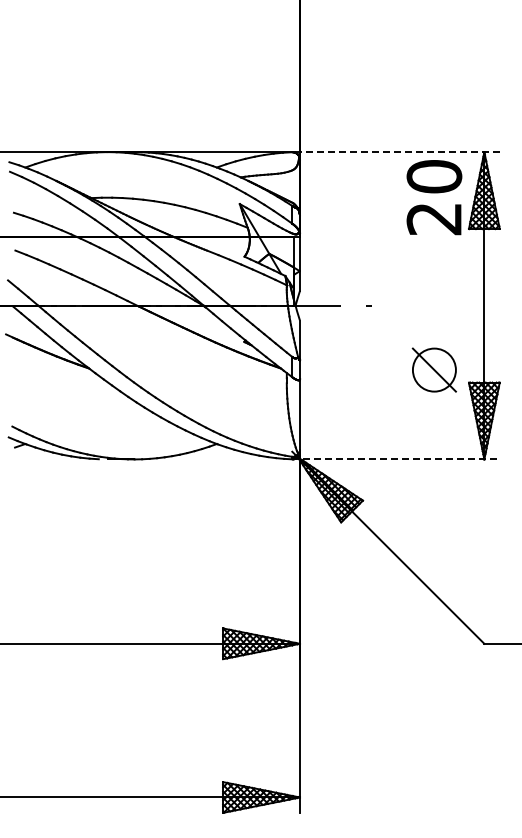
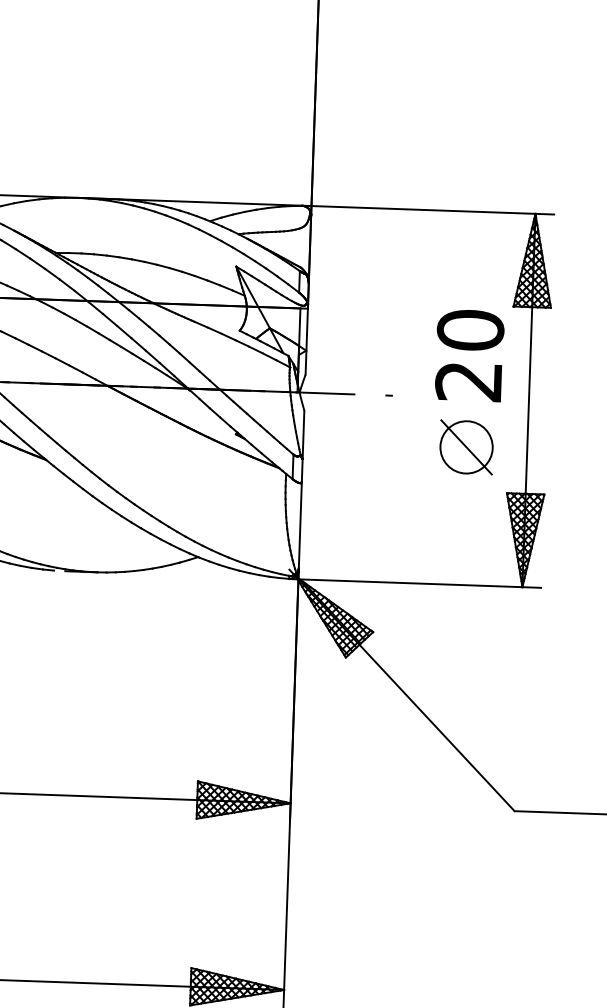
line: (396, 152) -> (428, 210), dashed -> solid
text: (434, 197) -> (469, 355), moved
part: (433, 369) -> (465, 446), moved
line: (396, 459) -> (415, 583), dashed -> solid

